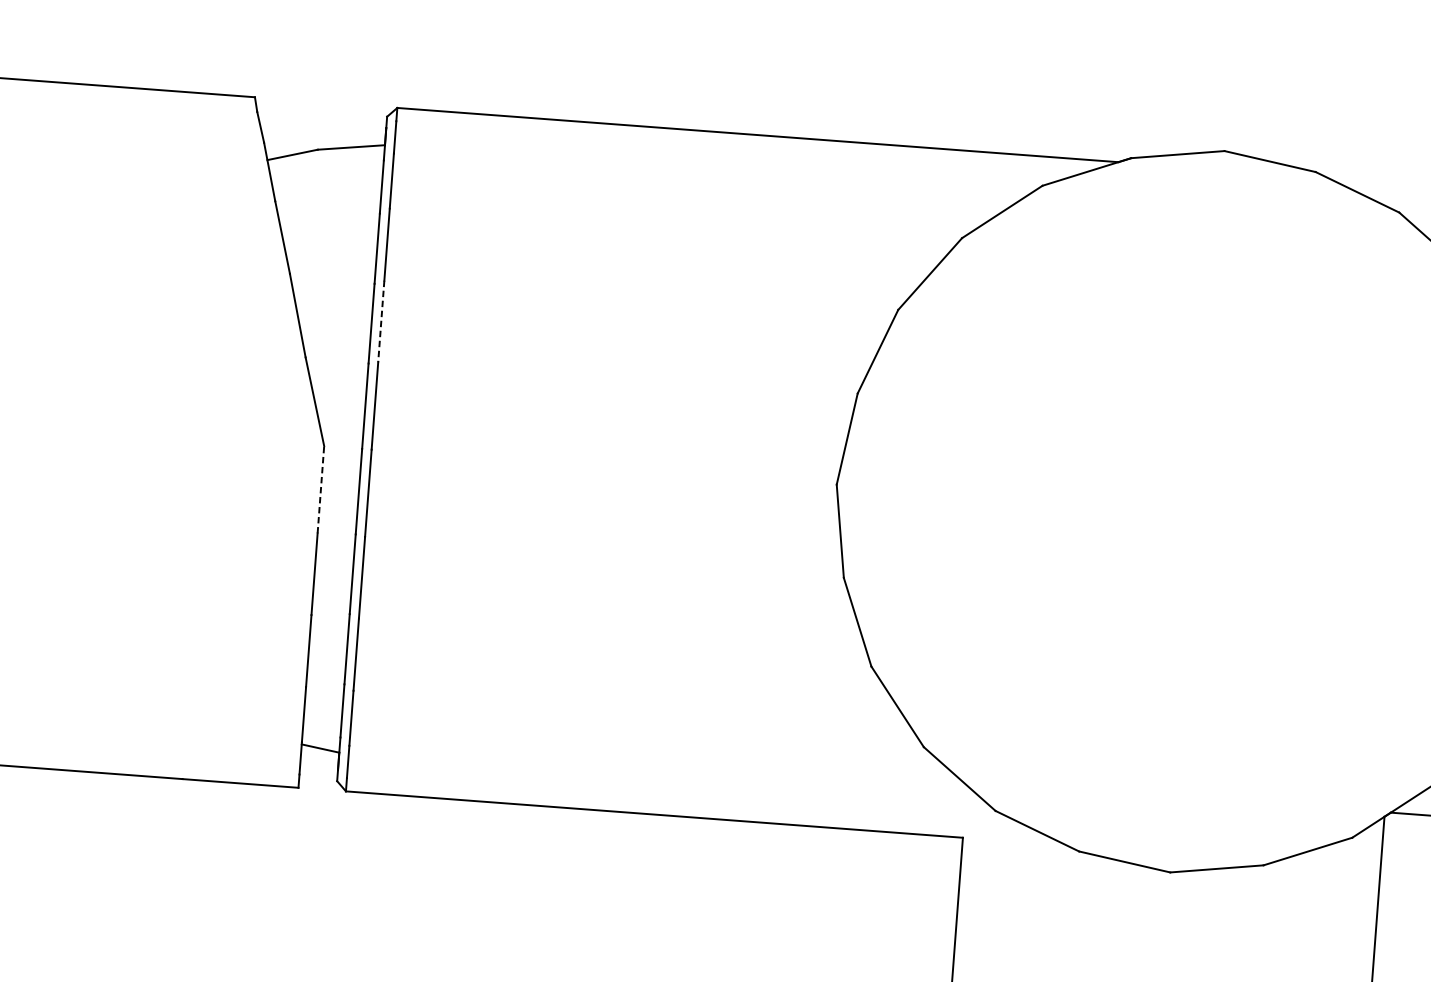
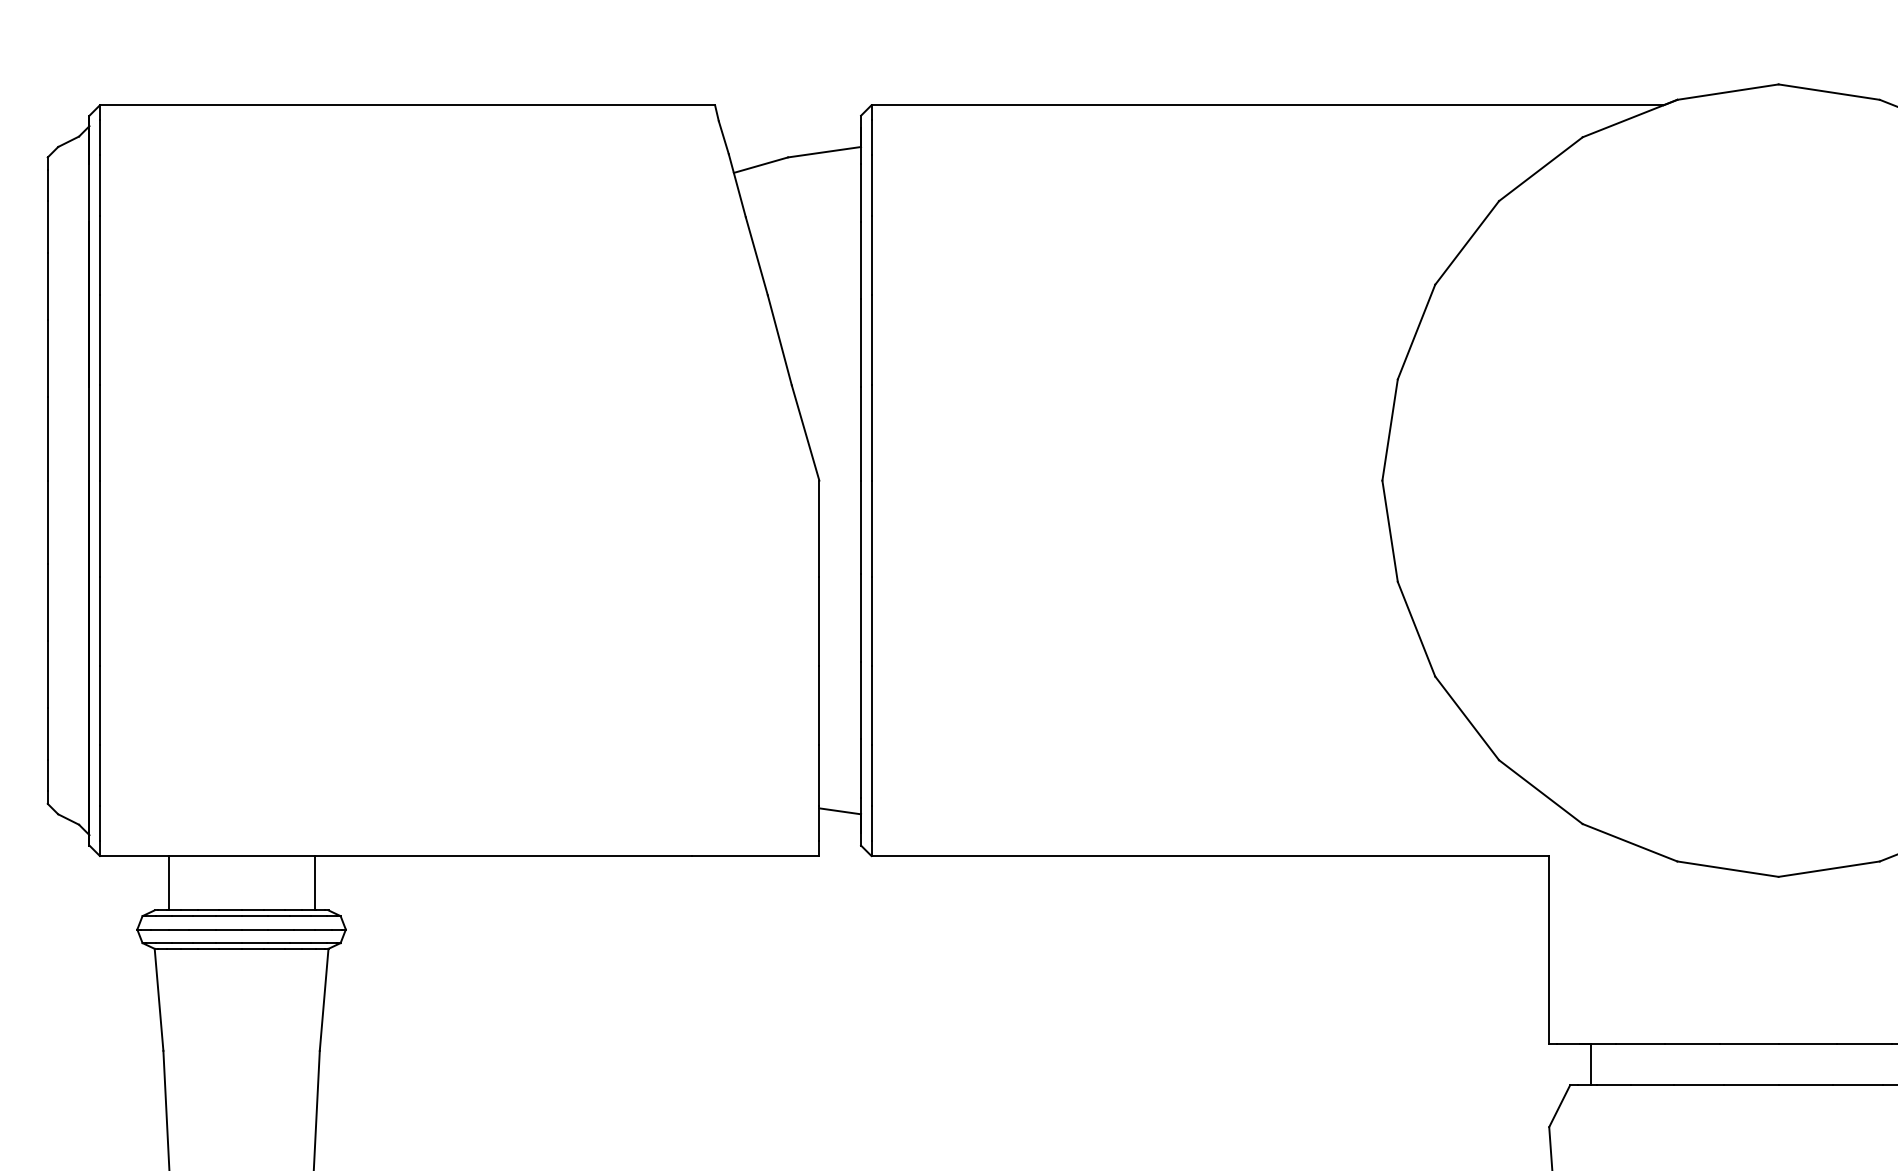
line: (381, 321) -> (871, 339), dashed -> solid
line: (321, 489) -> (819, 528), dashed -> solid

